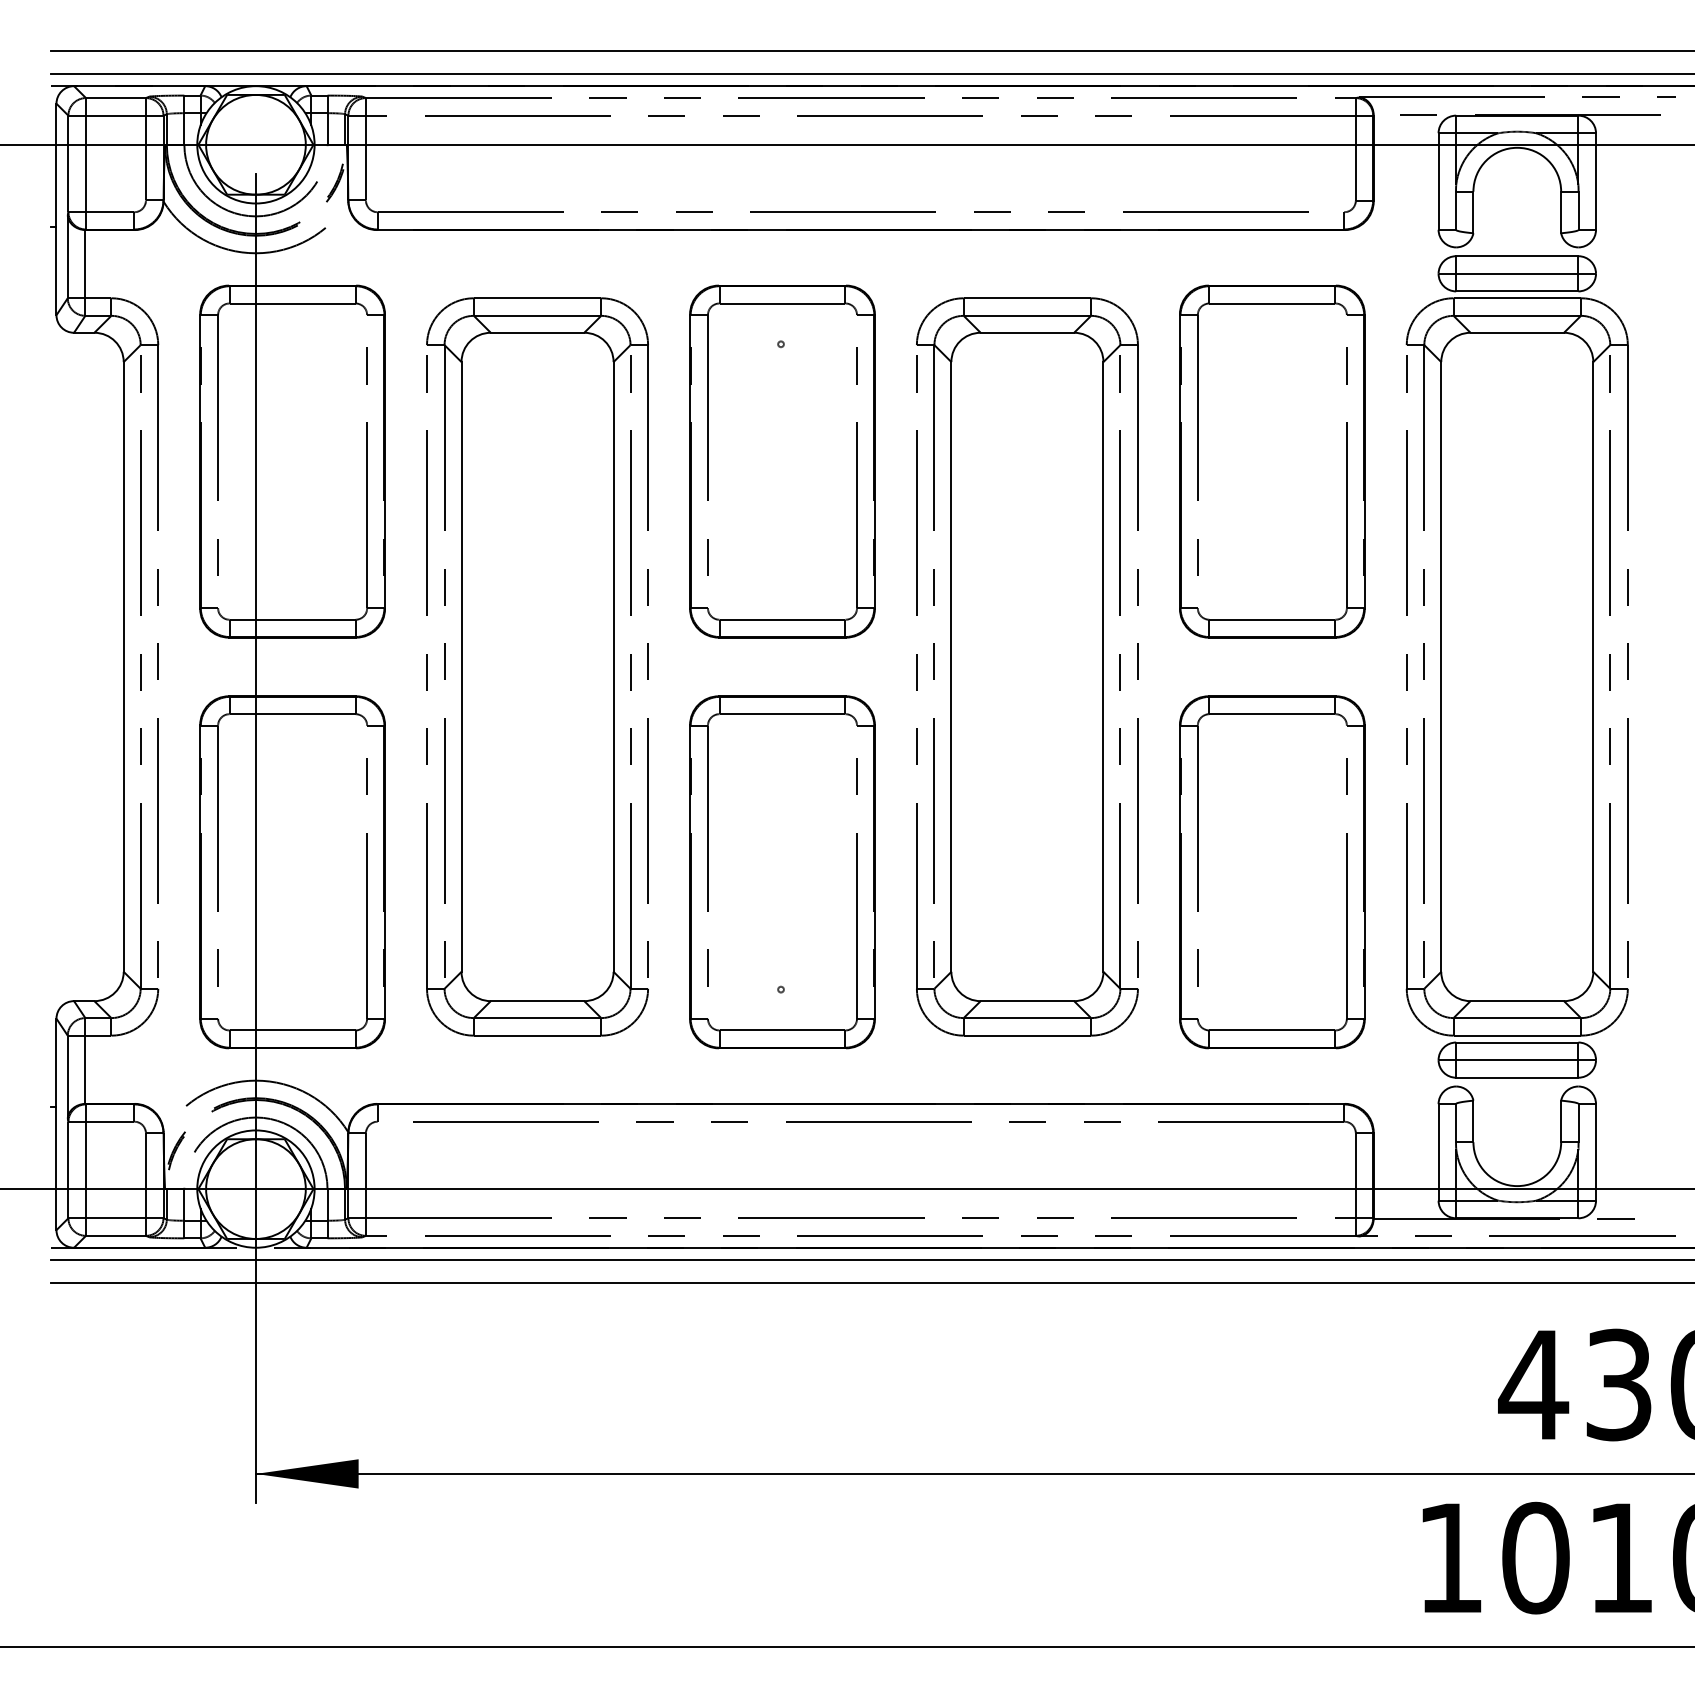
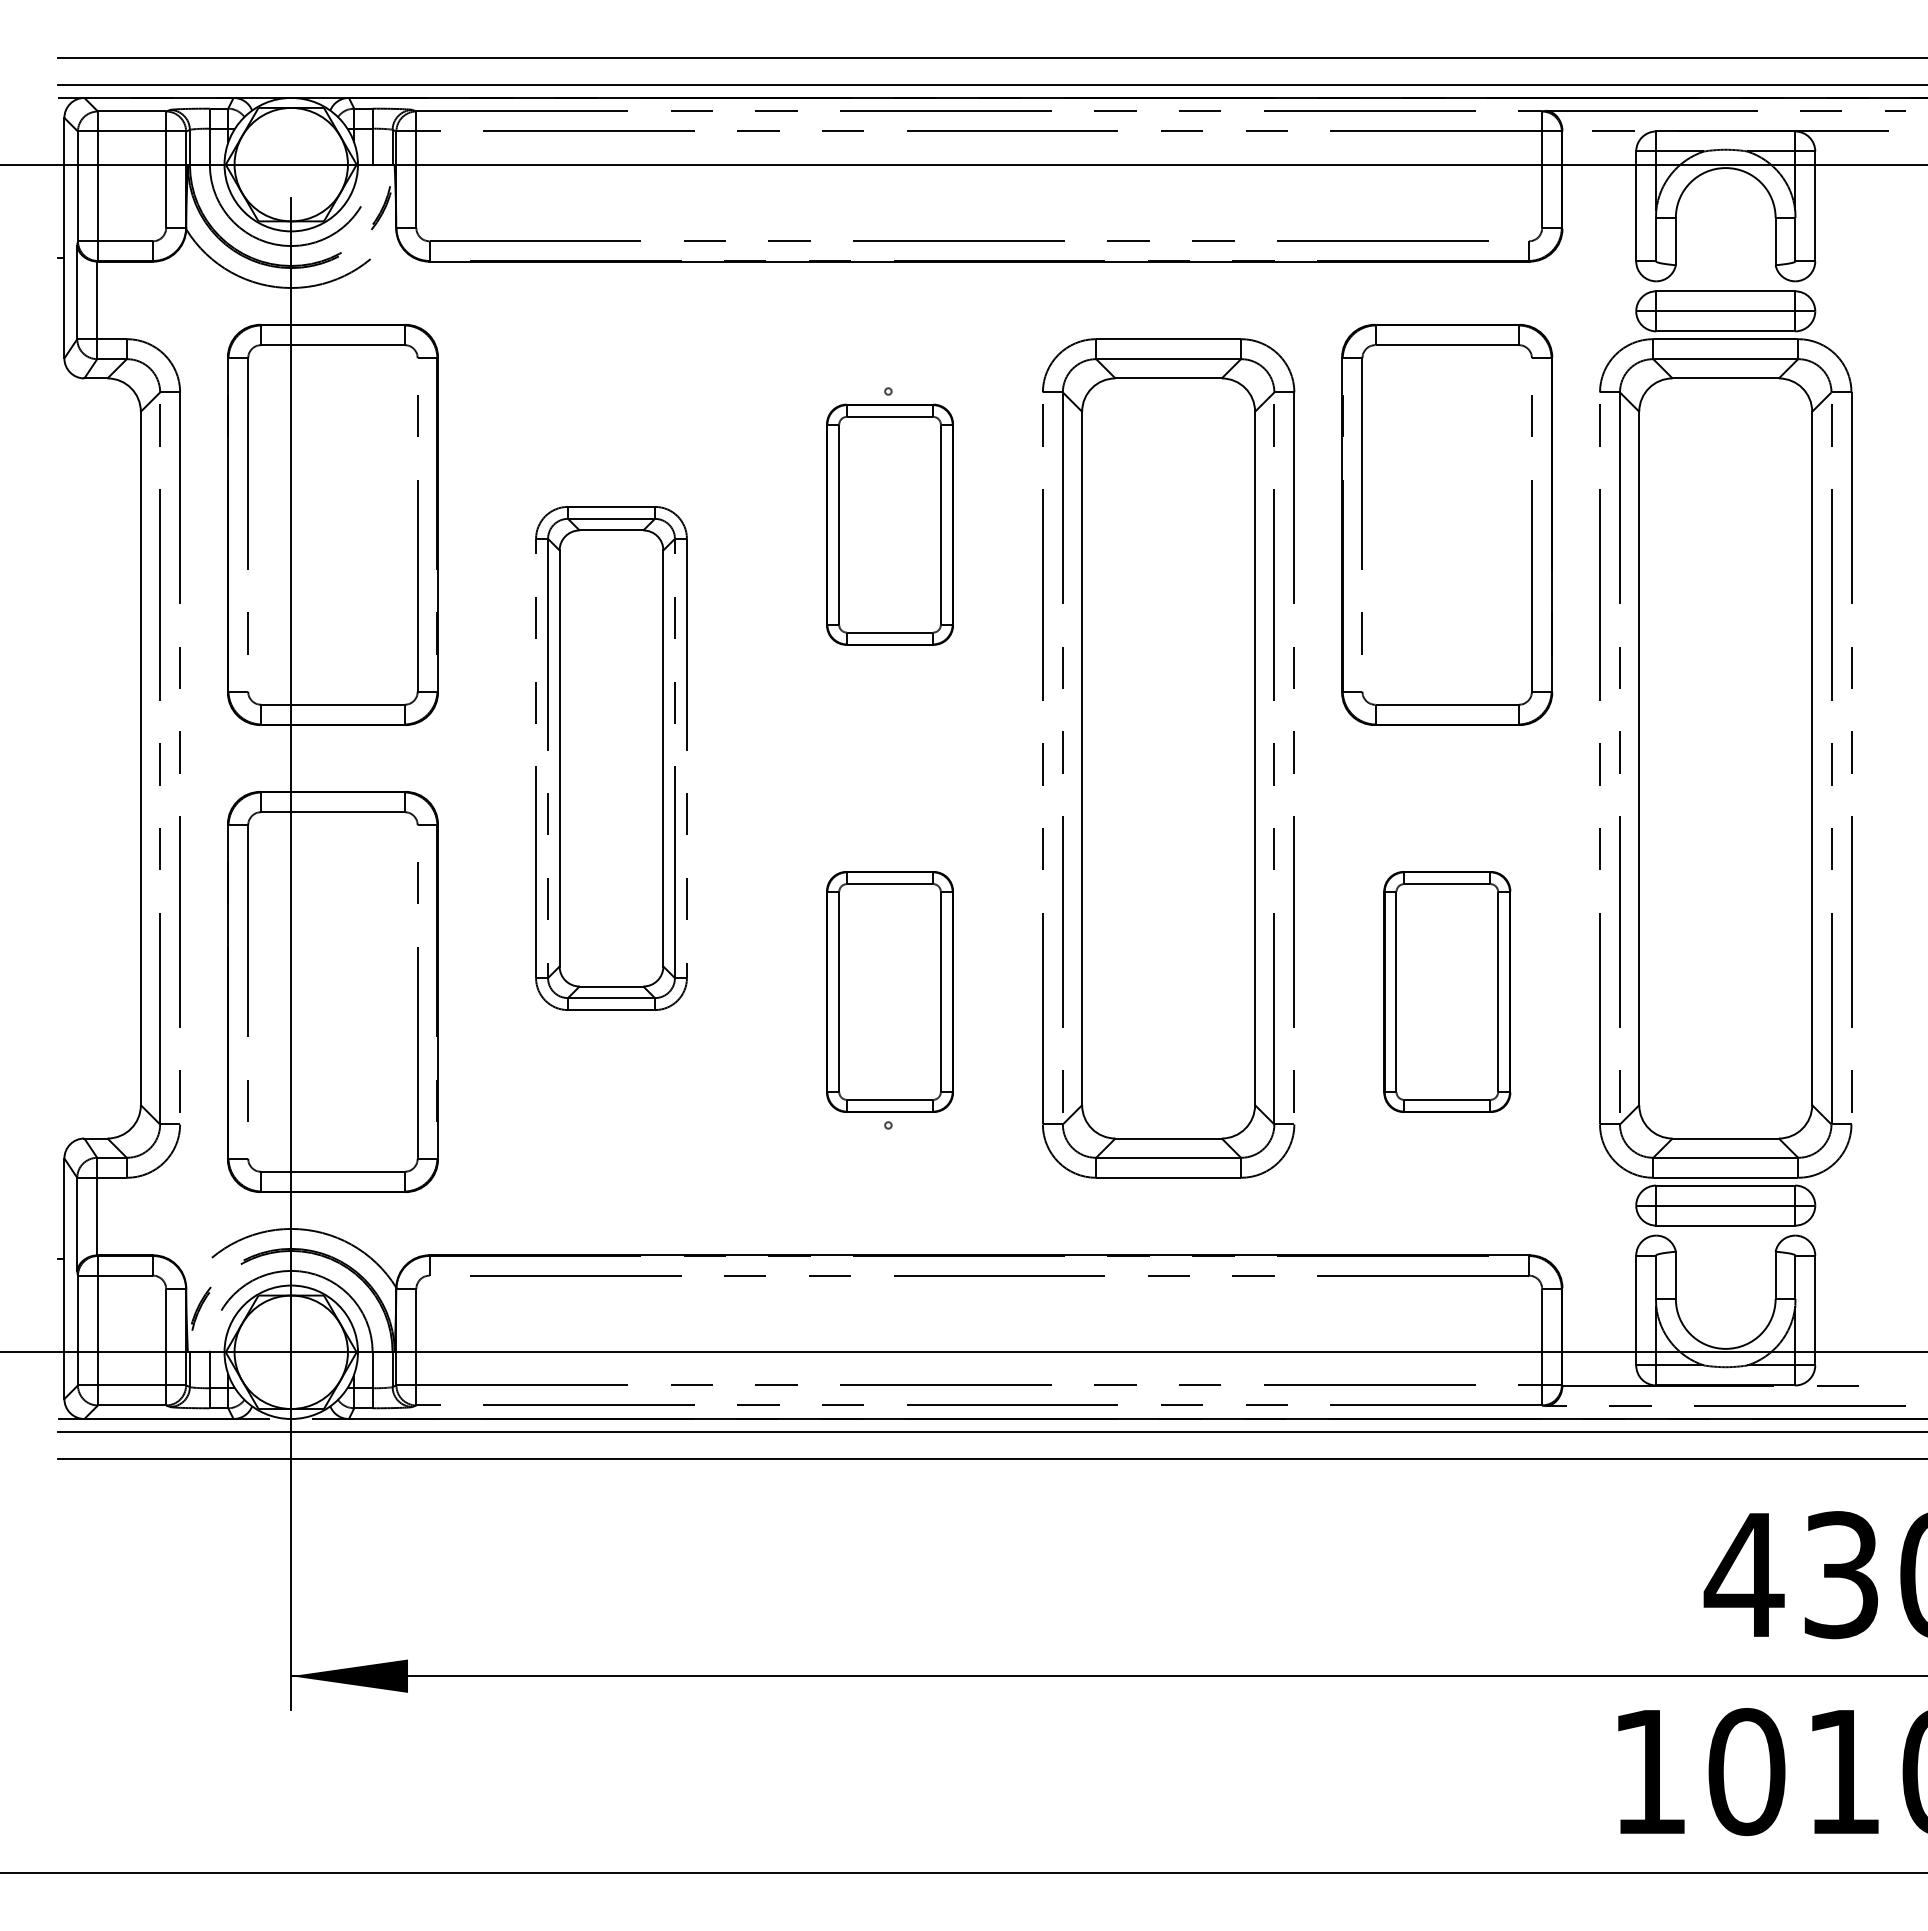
part: (781, 461) -> (889, 524), size x0.6
part: (537, 666) -> (611, 758), size x0.6
part: (781, 871) -> (889, 991), size x0.6
part: (1272, 871) -> (1447, 991), size x0.6

